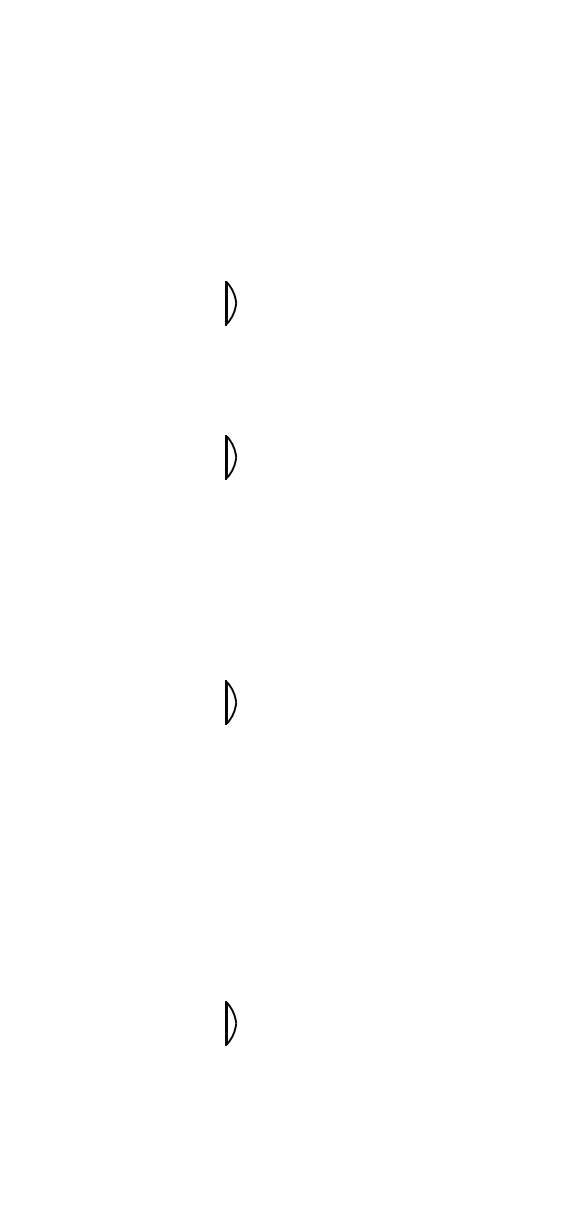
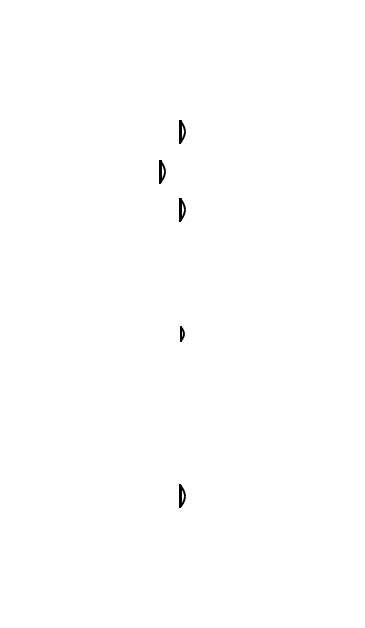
part: (191, 381) -> (162, 171), added
part: (231, 701) -> (182, 333), size x0.6

